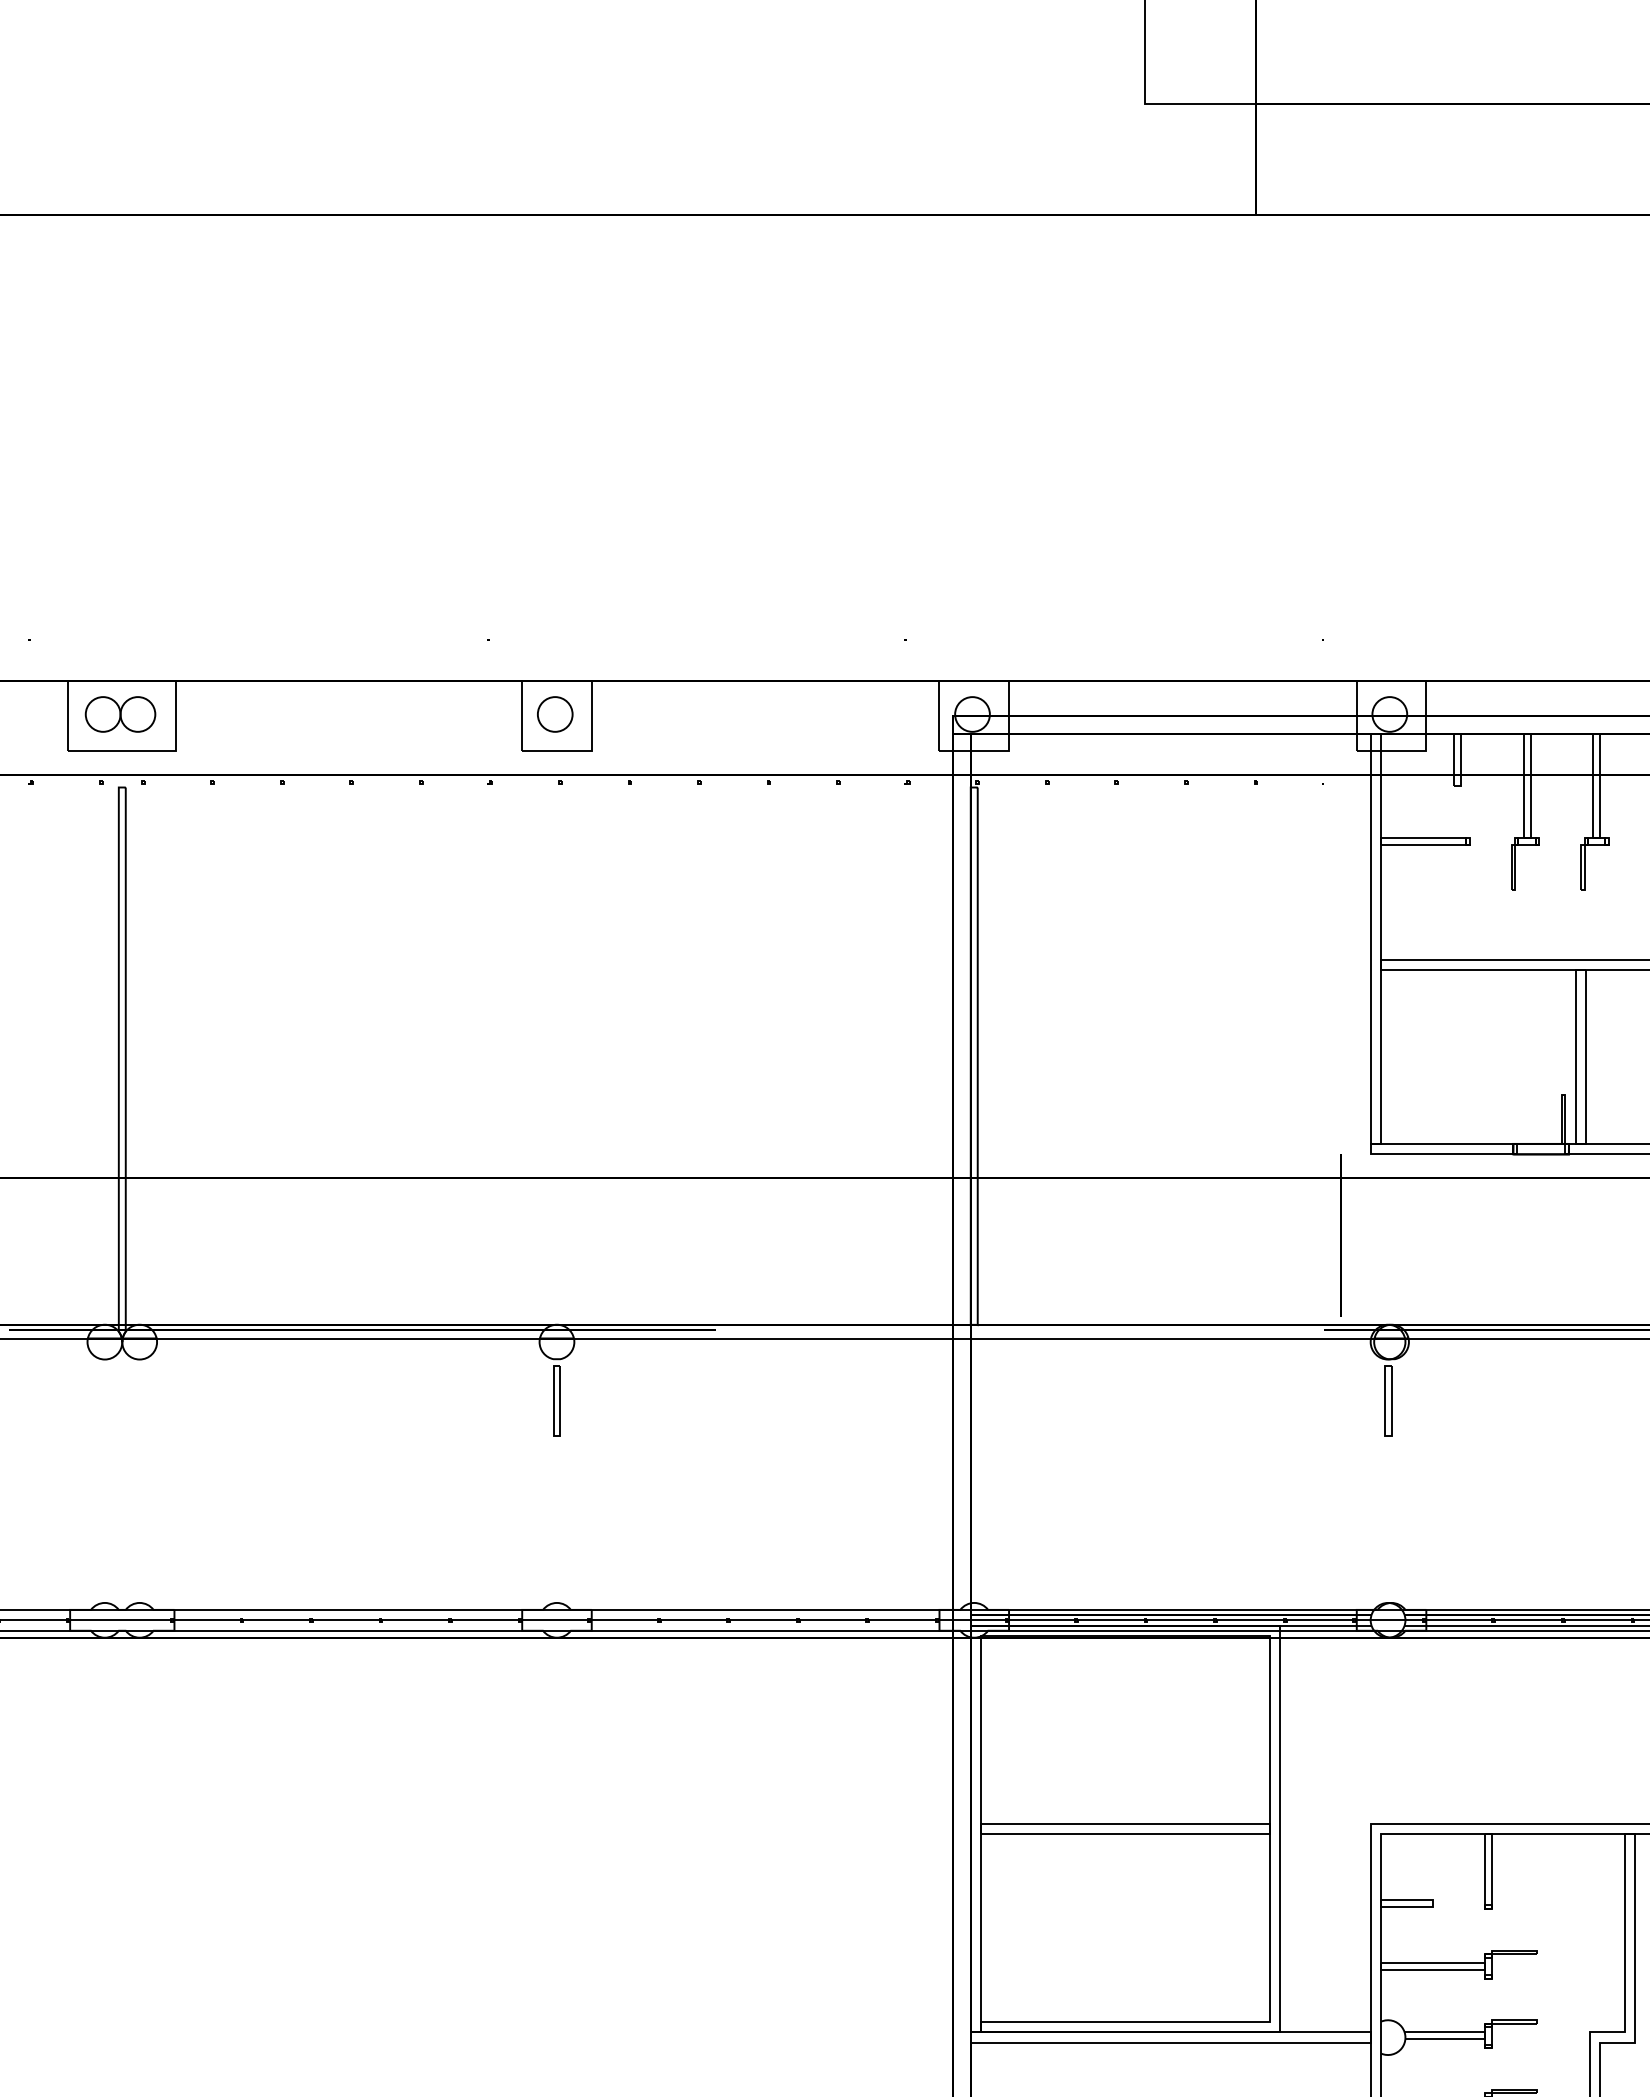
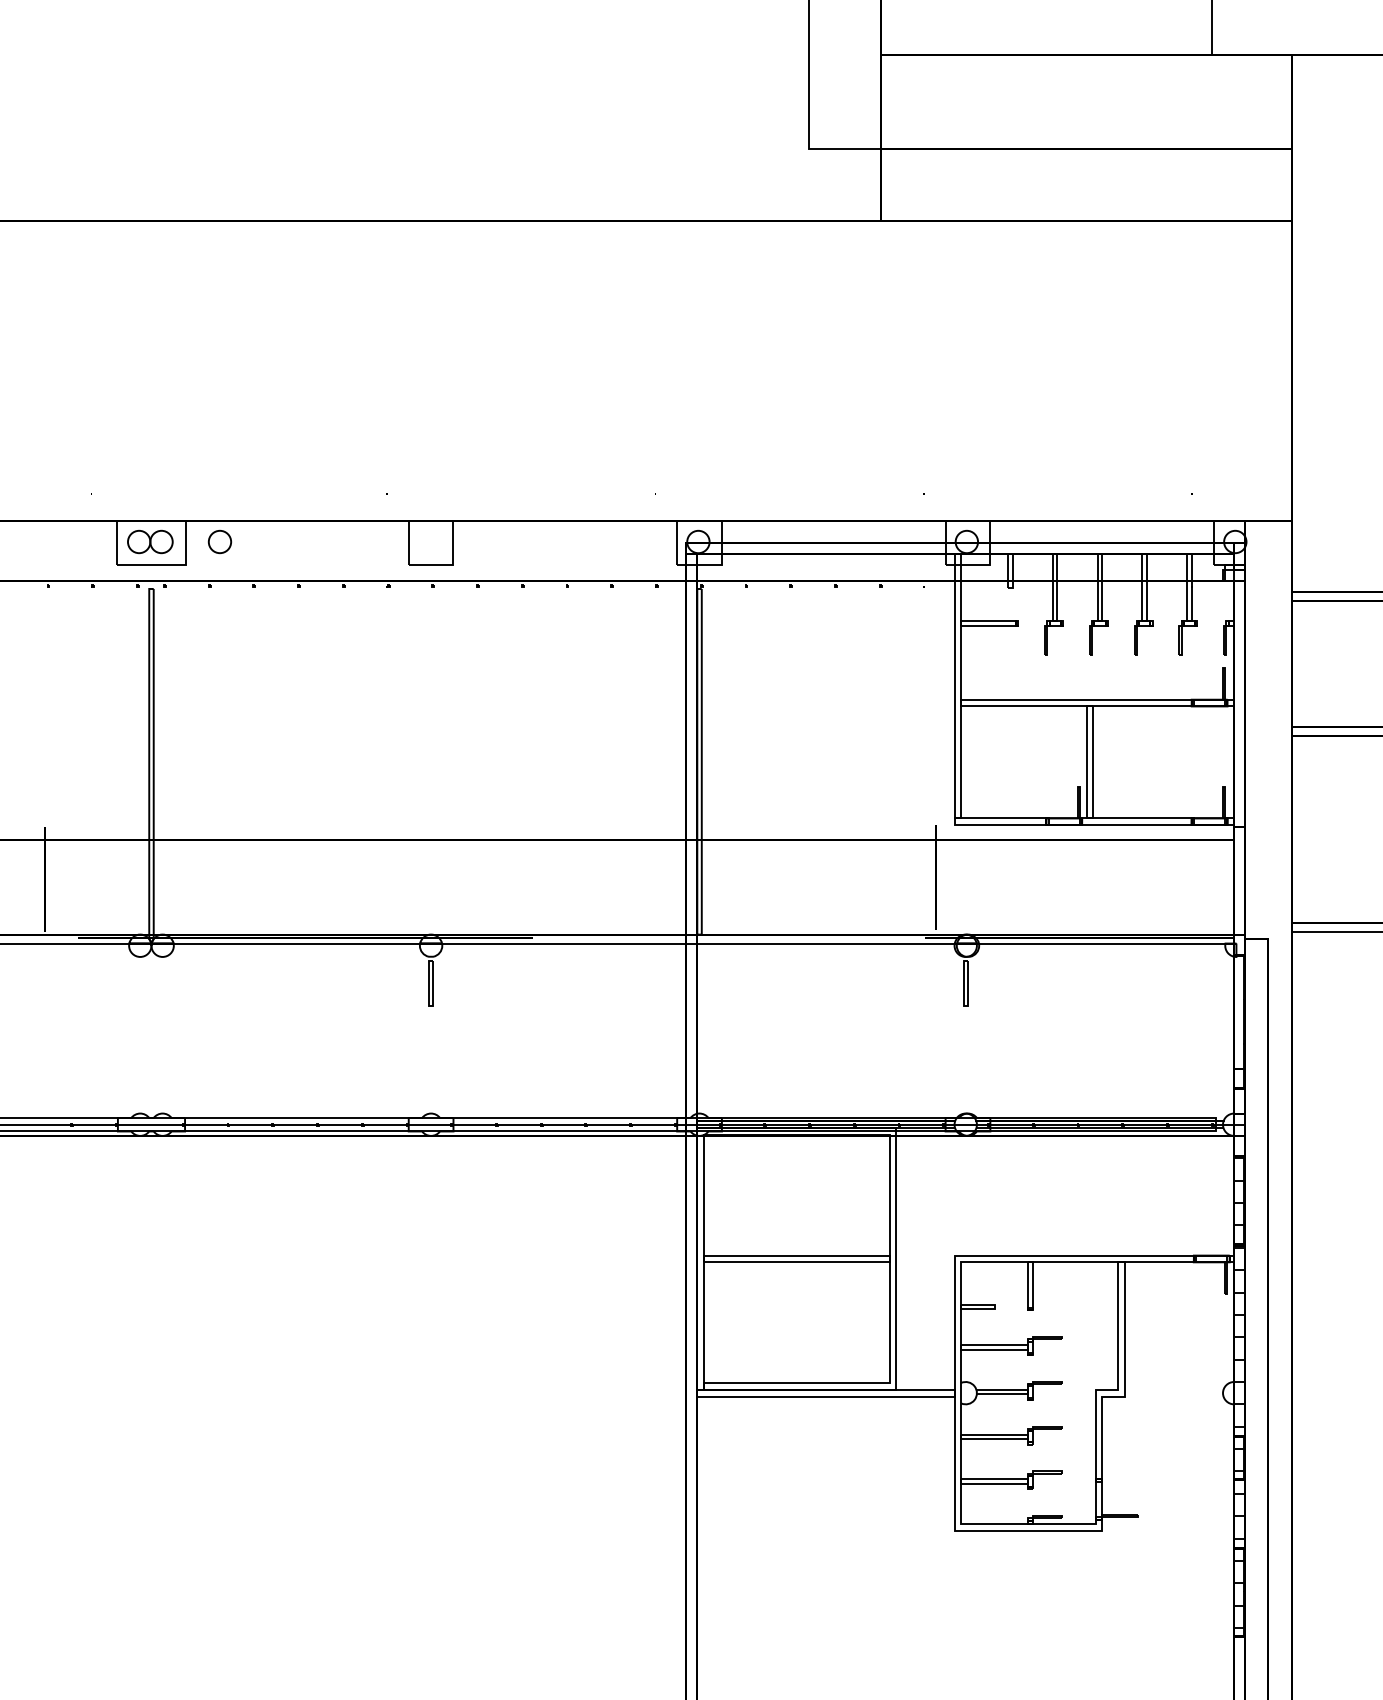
part: (554, 713) -> (219, 541), moved

